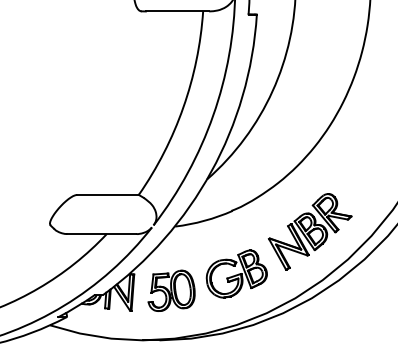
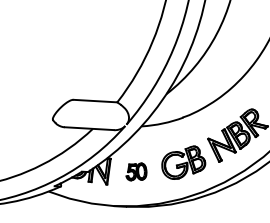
part: (171, 290) -> (136, 171), size x0.6

